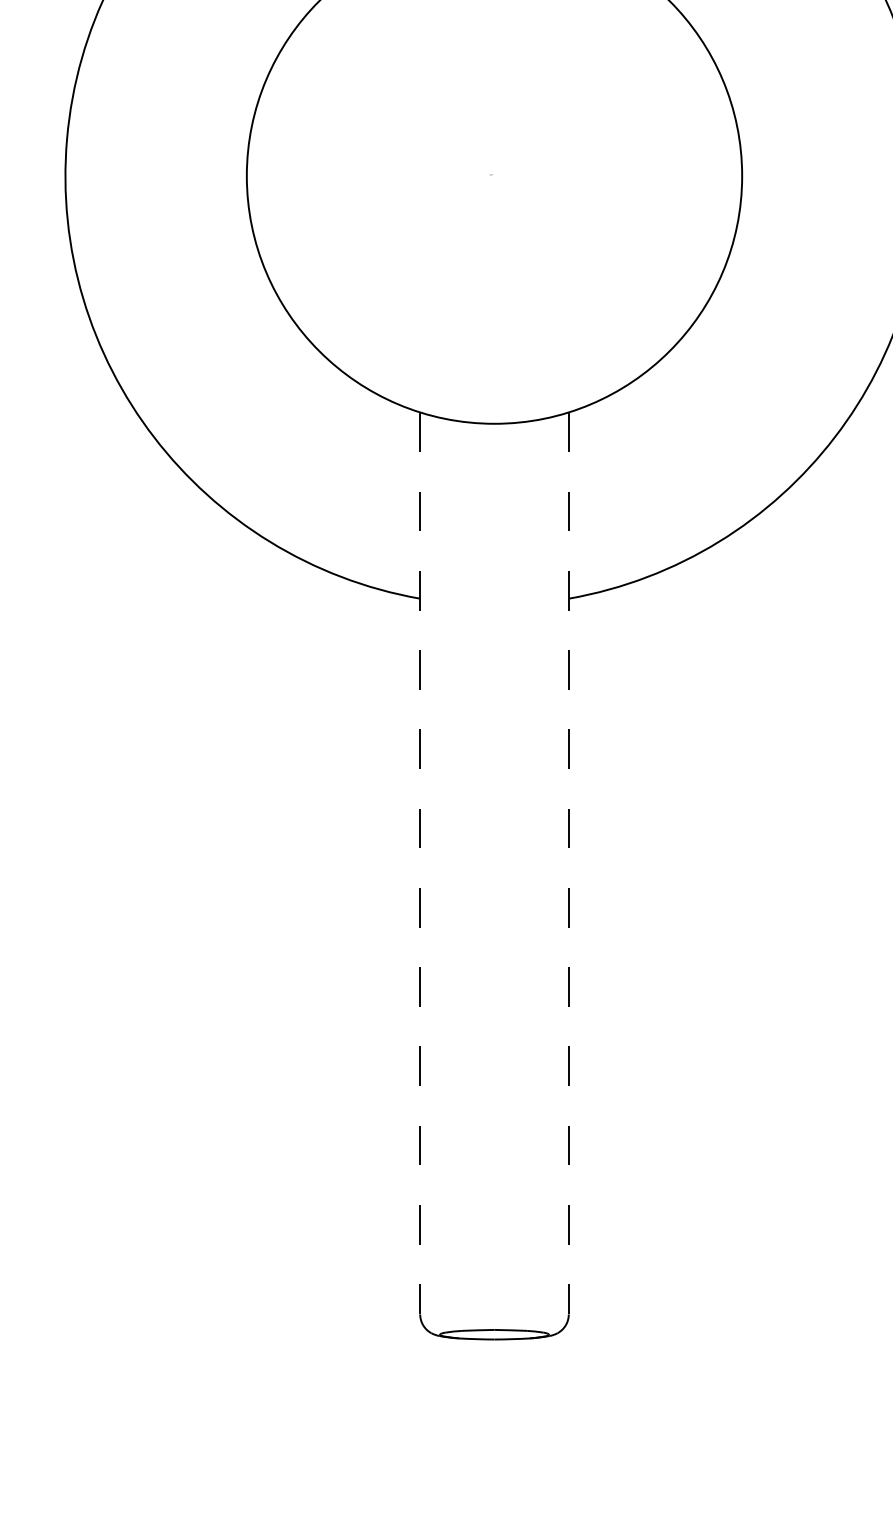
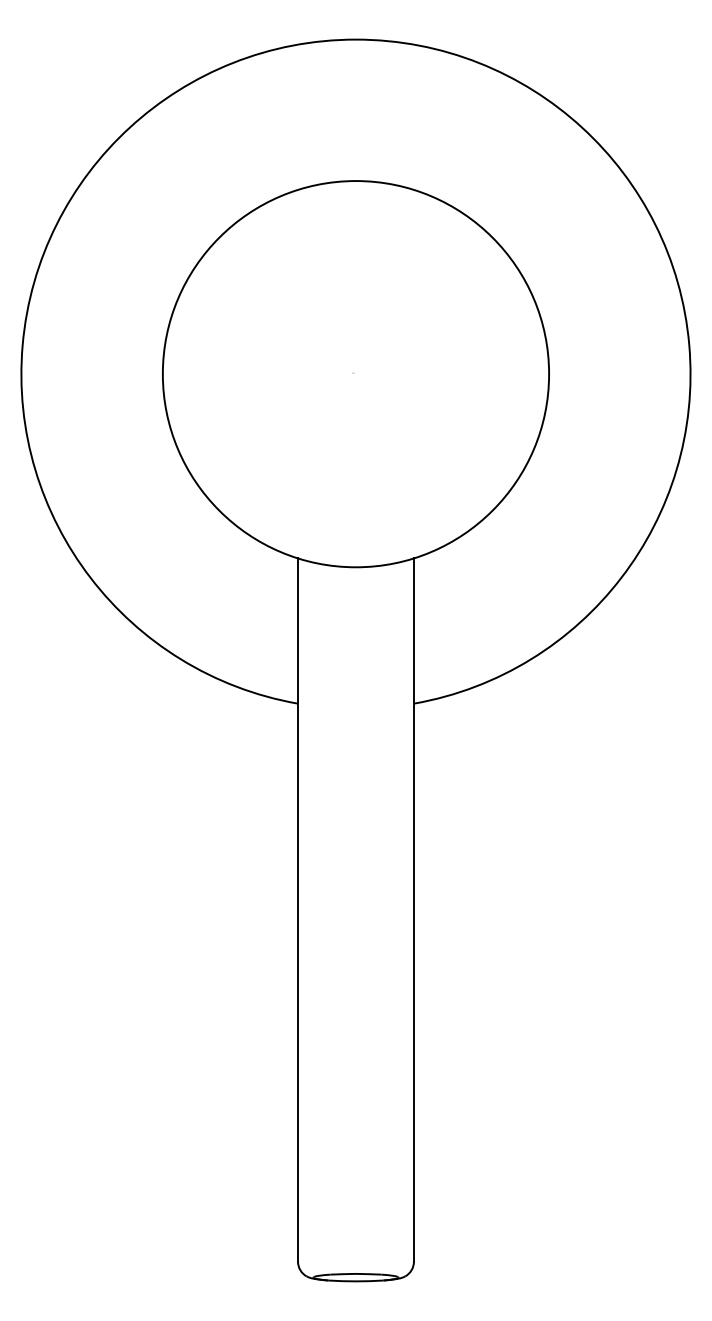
line: (420, 863) -> (298, 910), dashed -> solid
line: (568, 863) -> (413, 910), dashed -> solid

